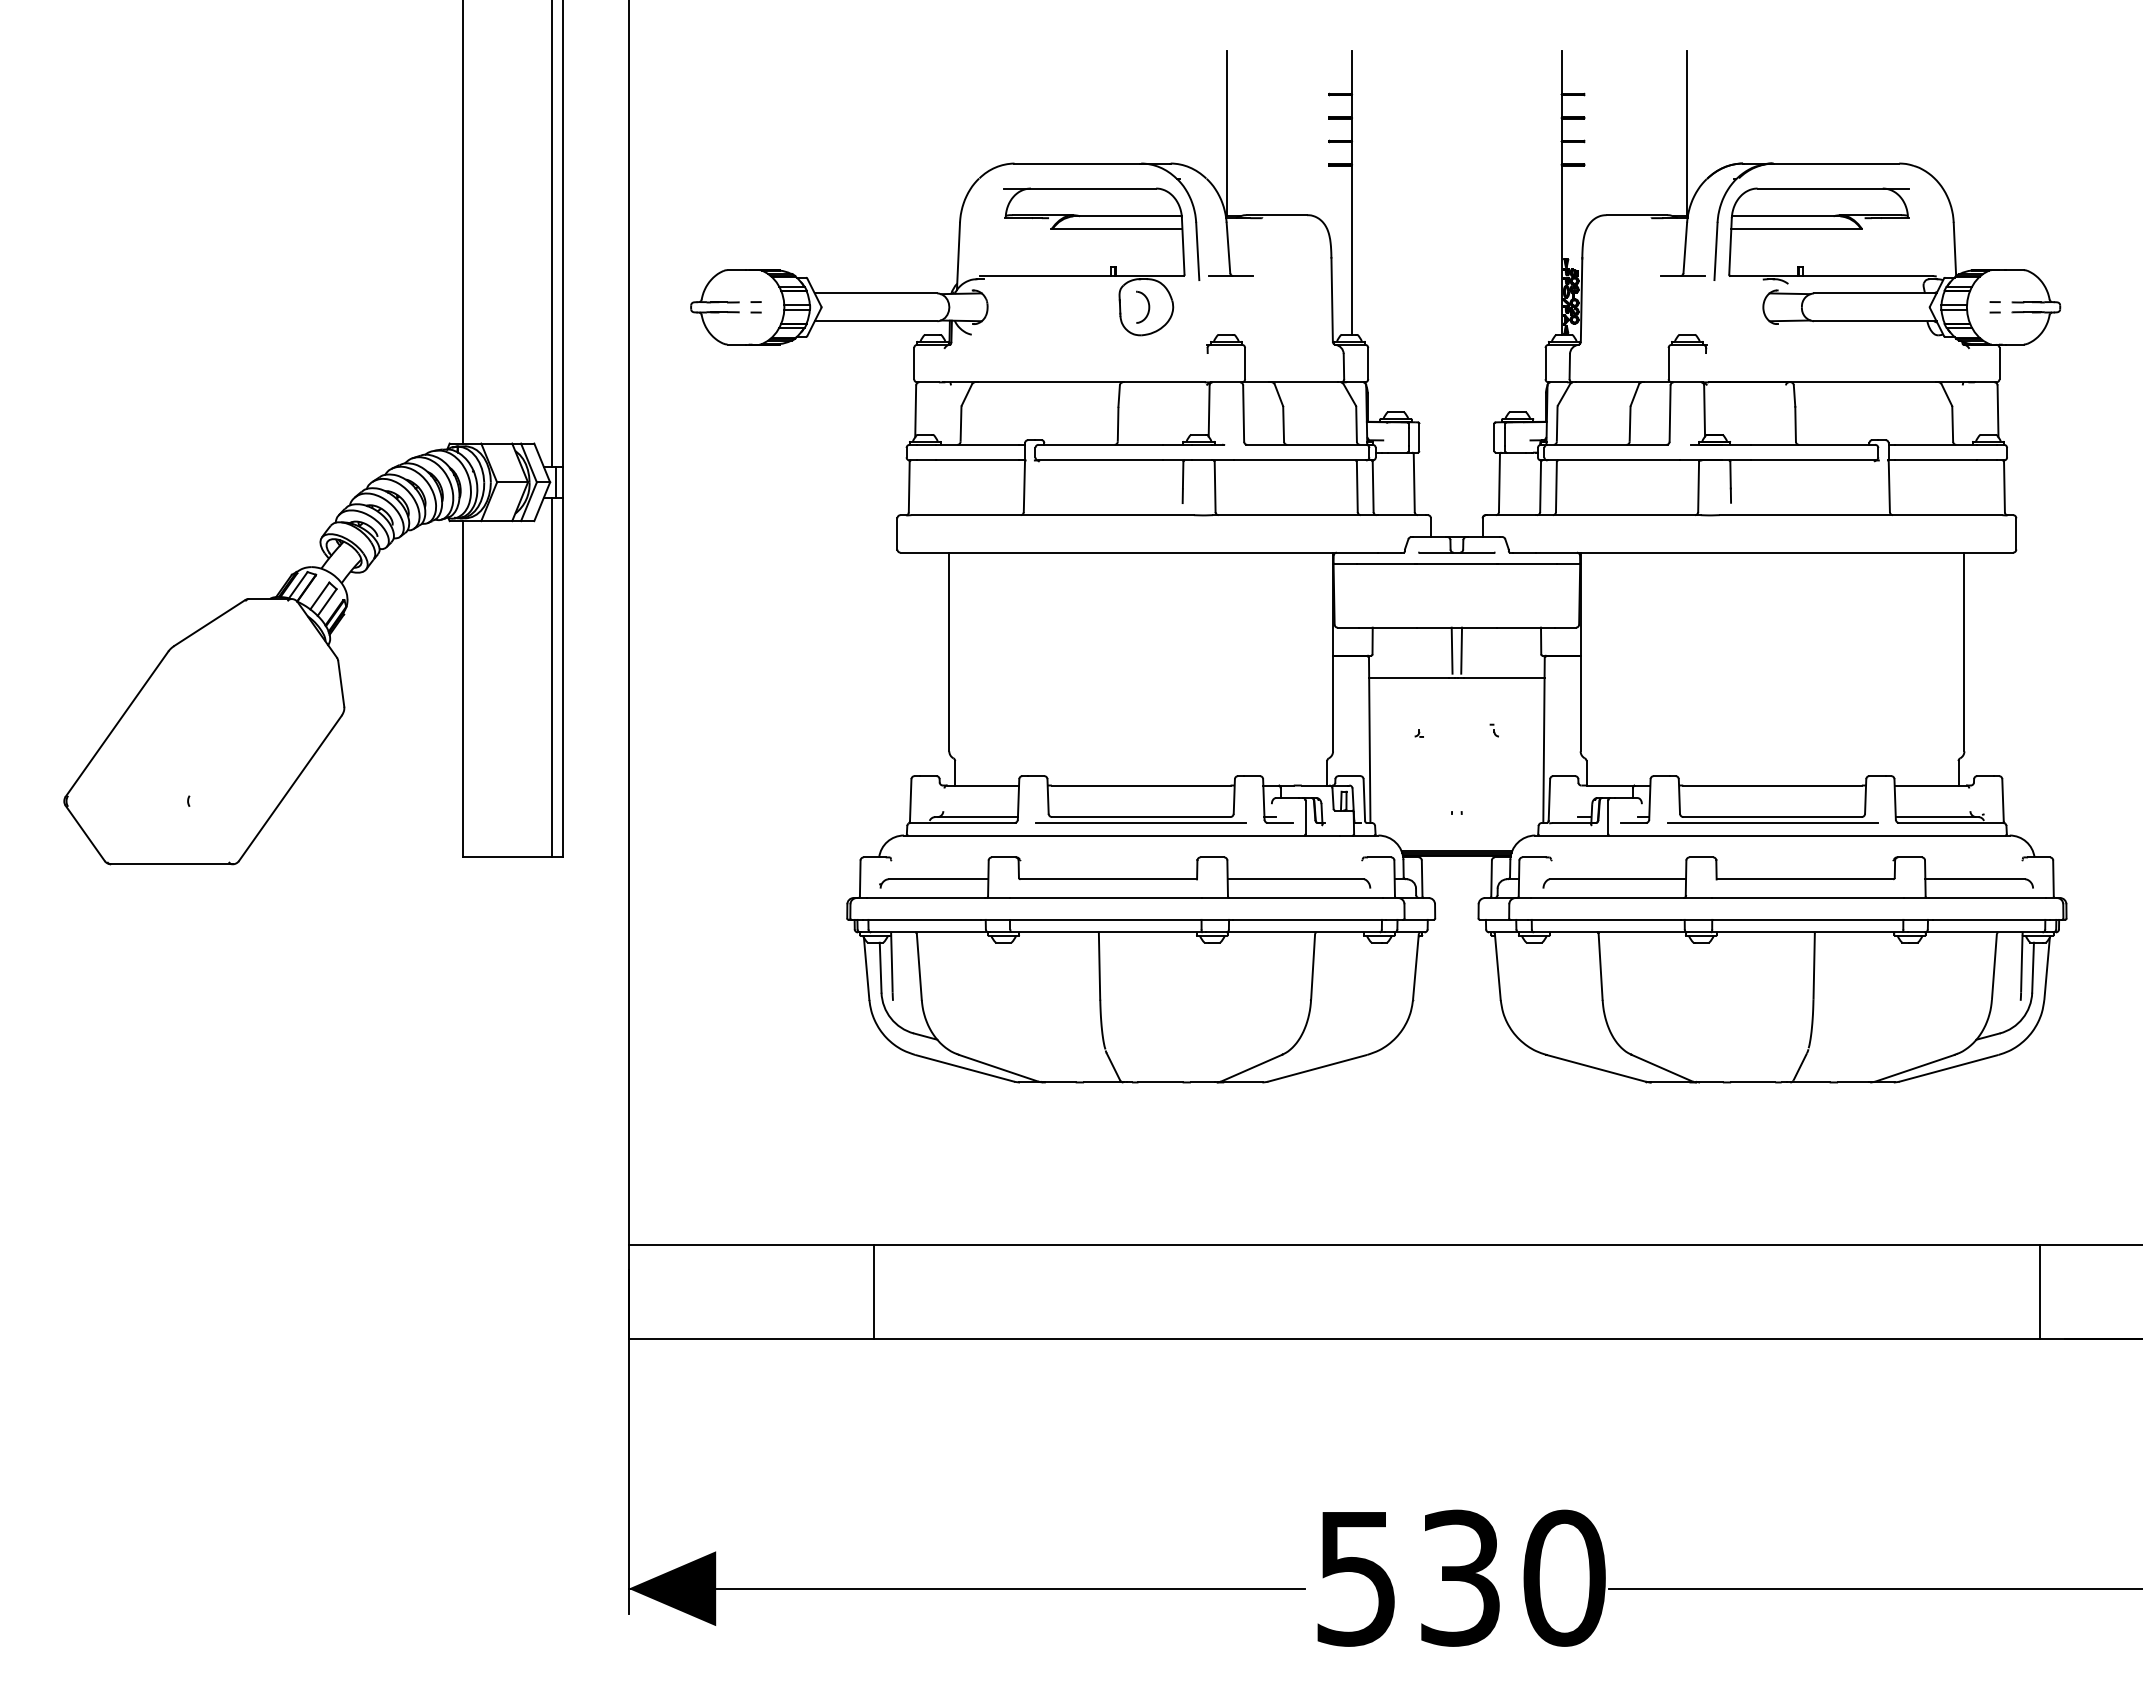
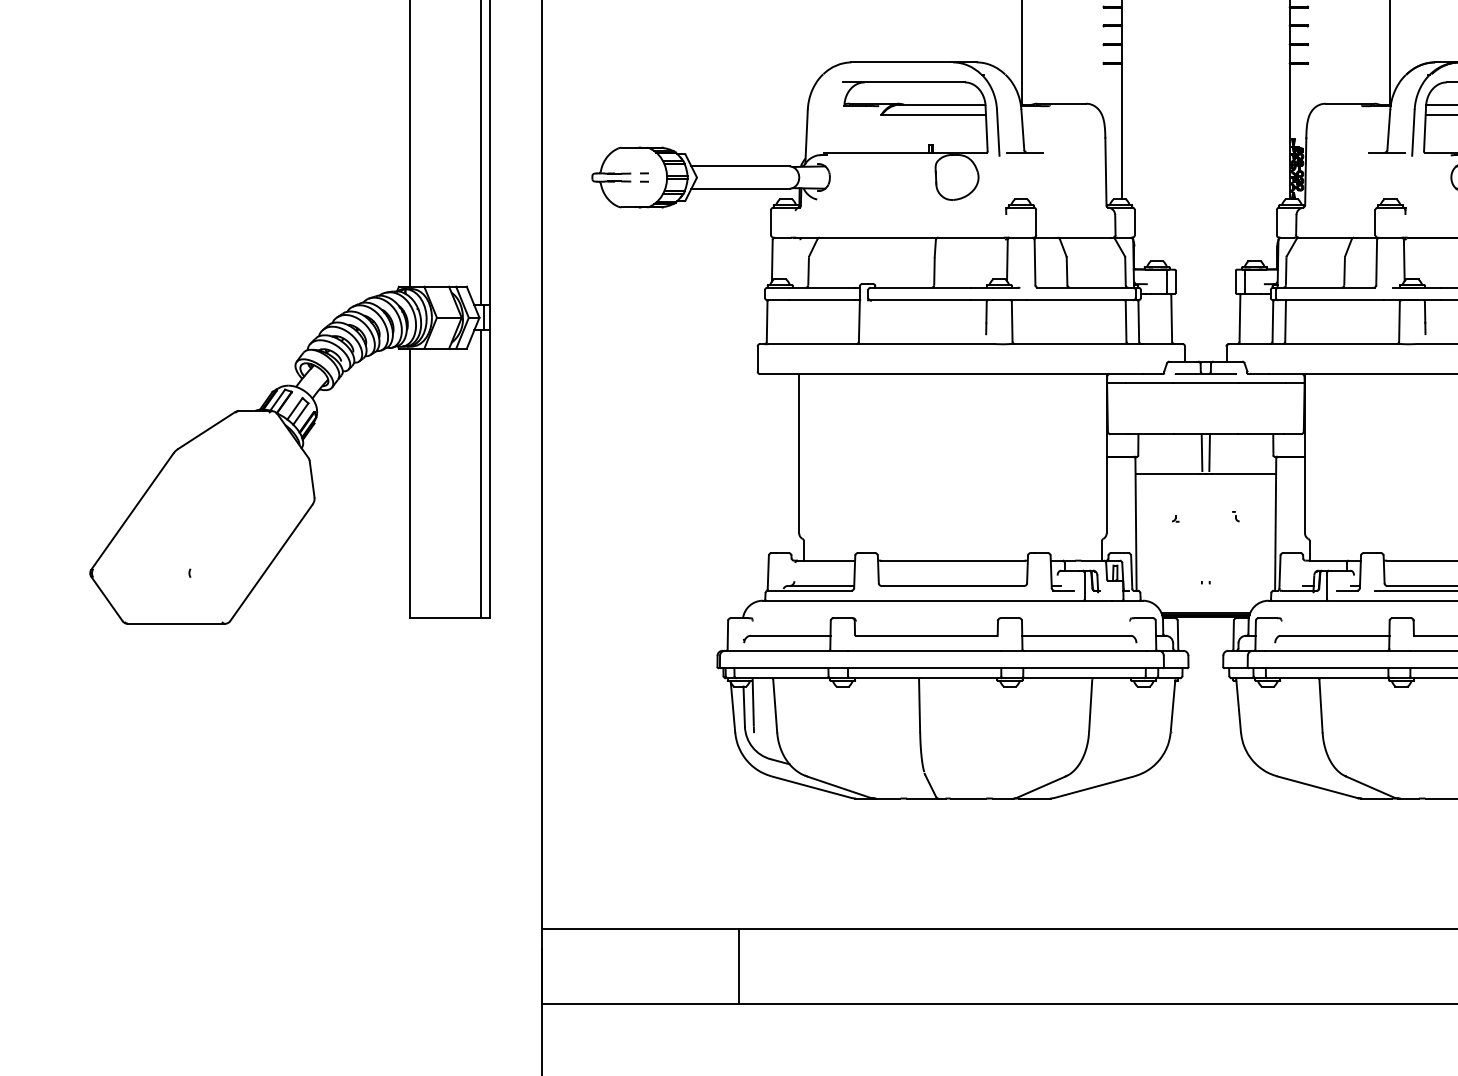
part: (1143, 306) -> (954, 176), removed
line: (1141, 823) -> (953, 591), removed

